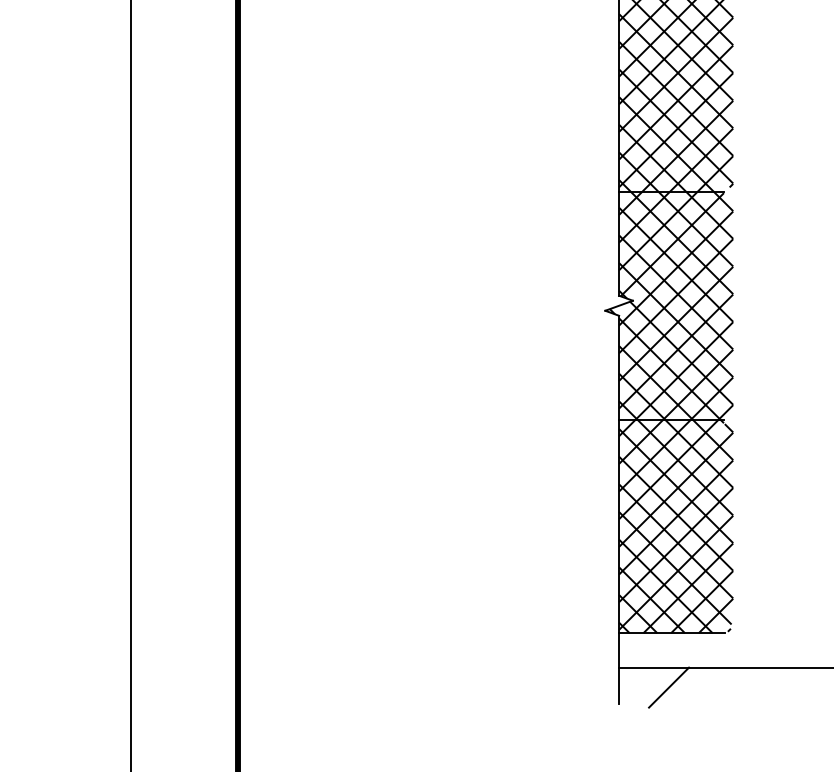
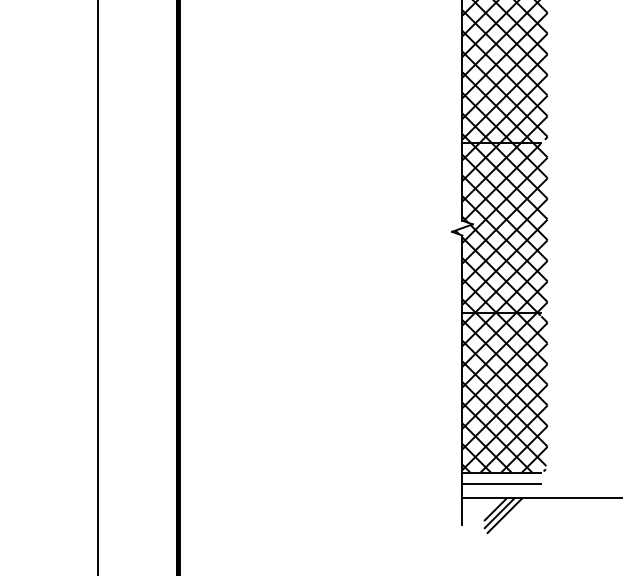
line: (671, 648) -> (501, 484), added
line: (663, 682) -> (495, 509), added
line: (675, 690) -> (504, 515), added

